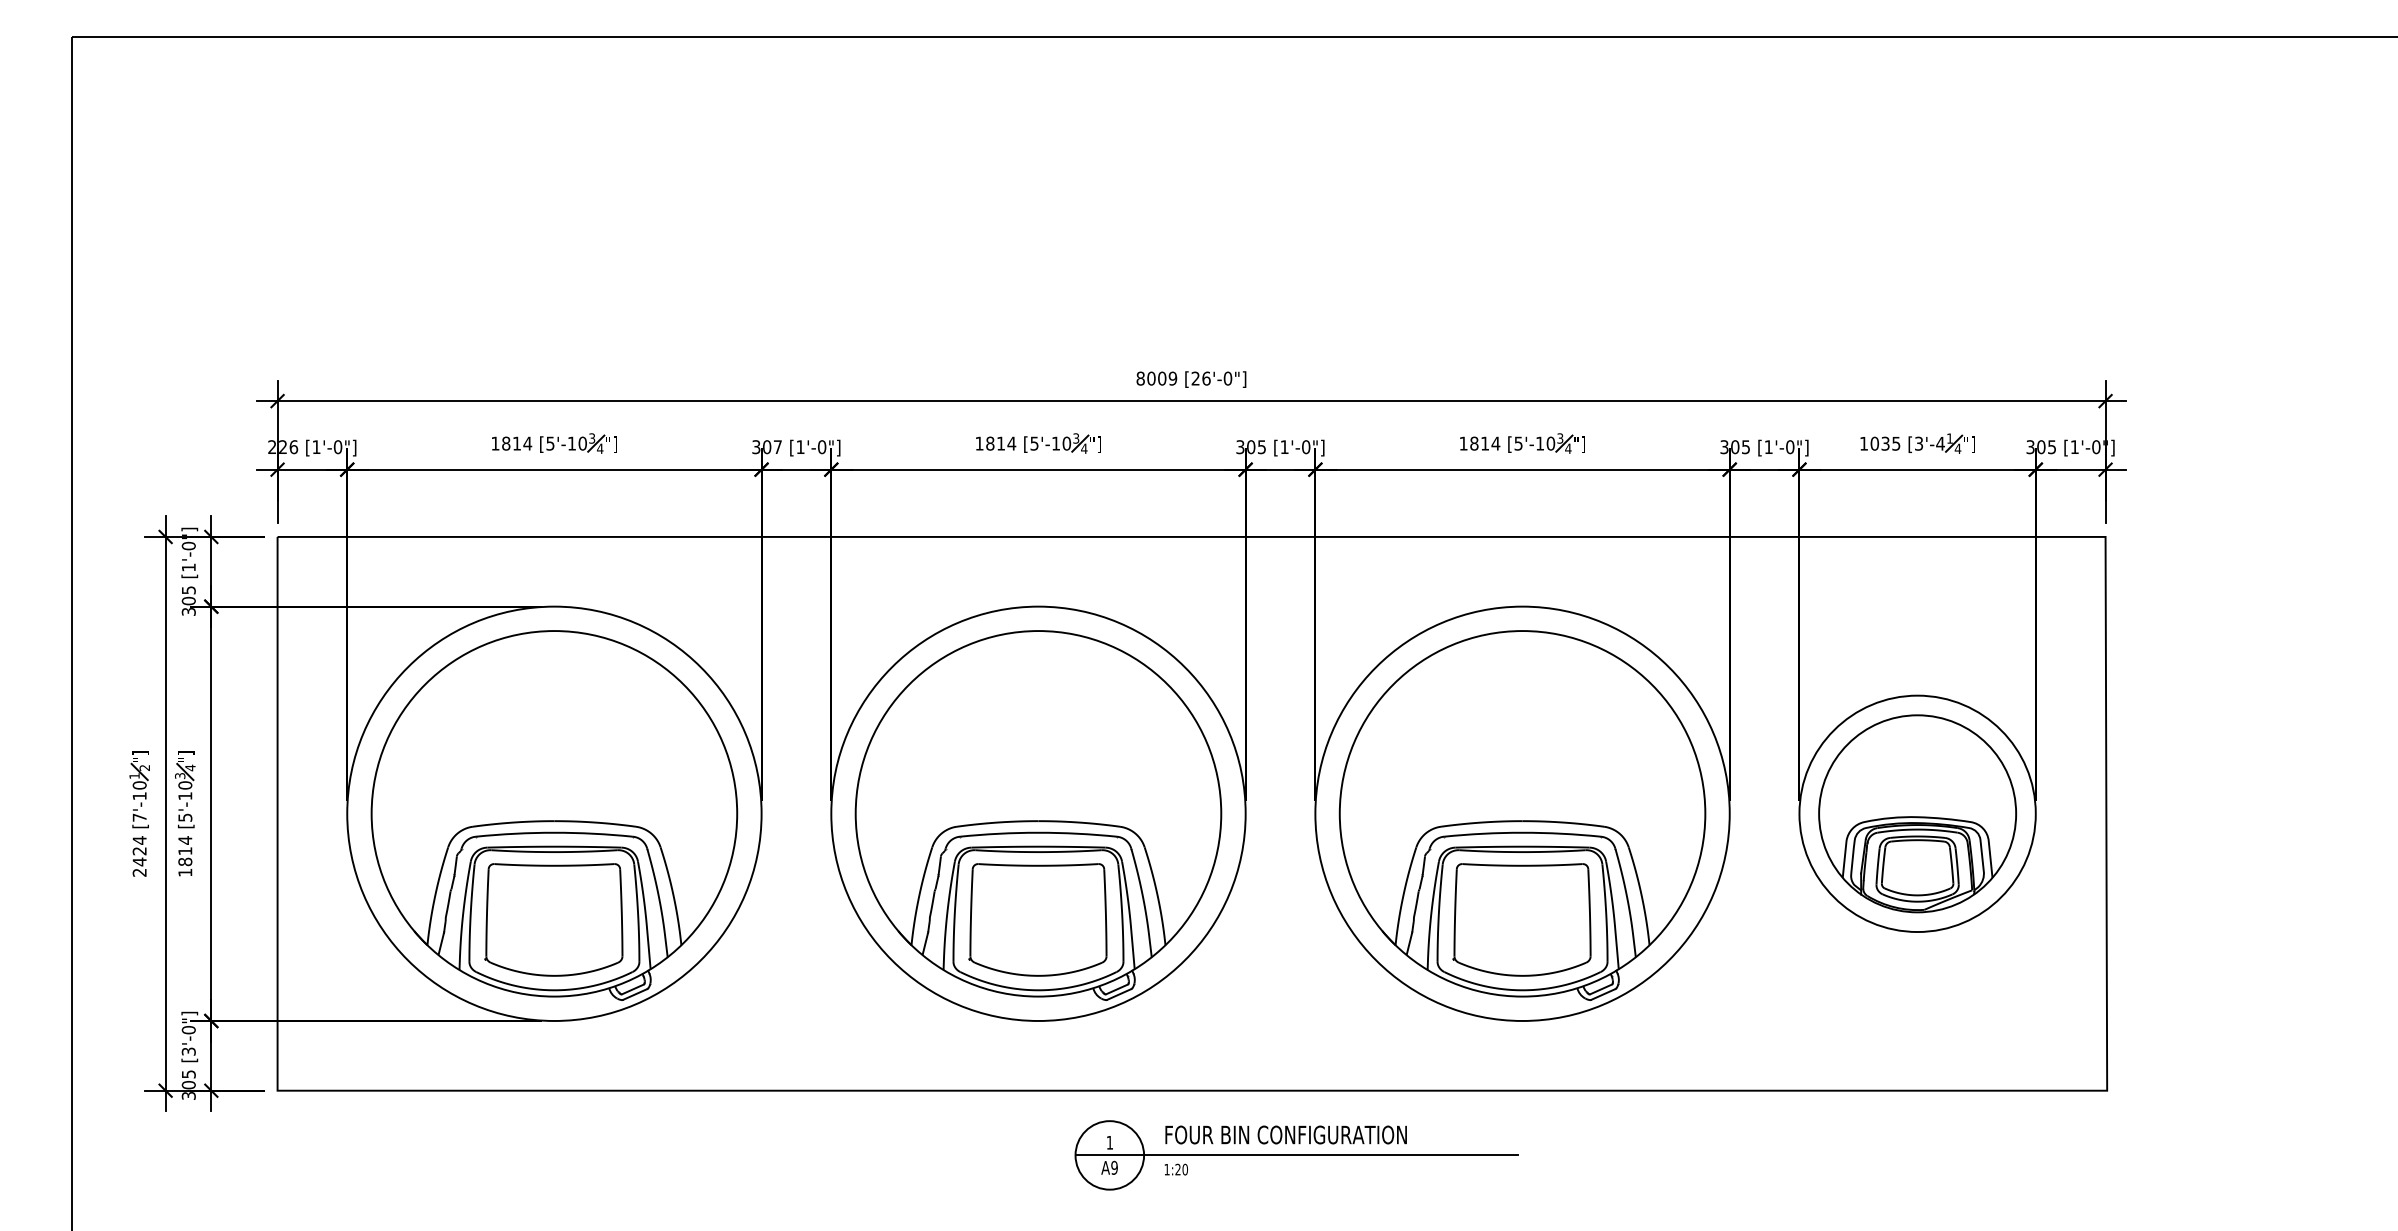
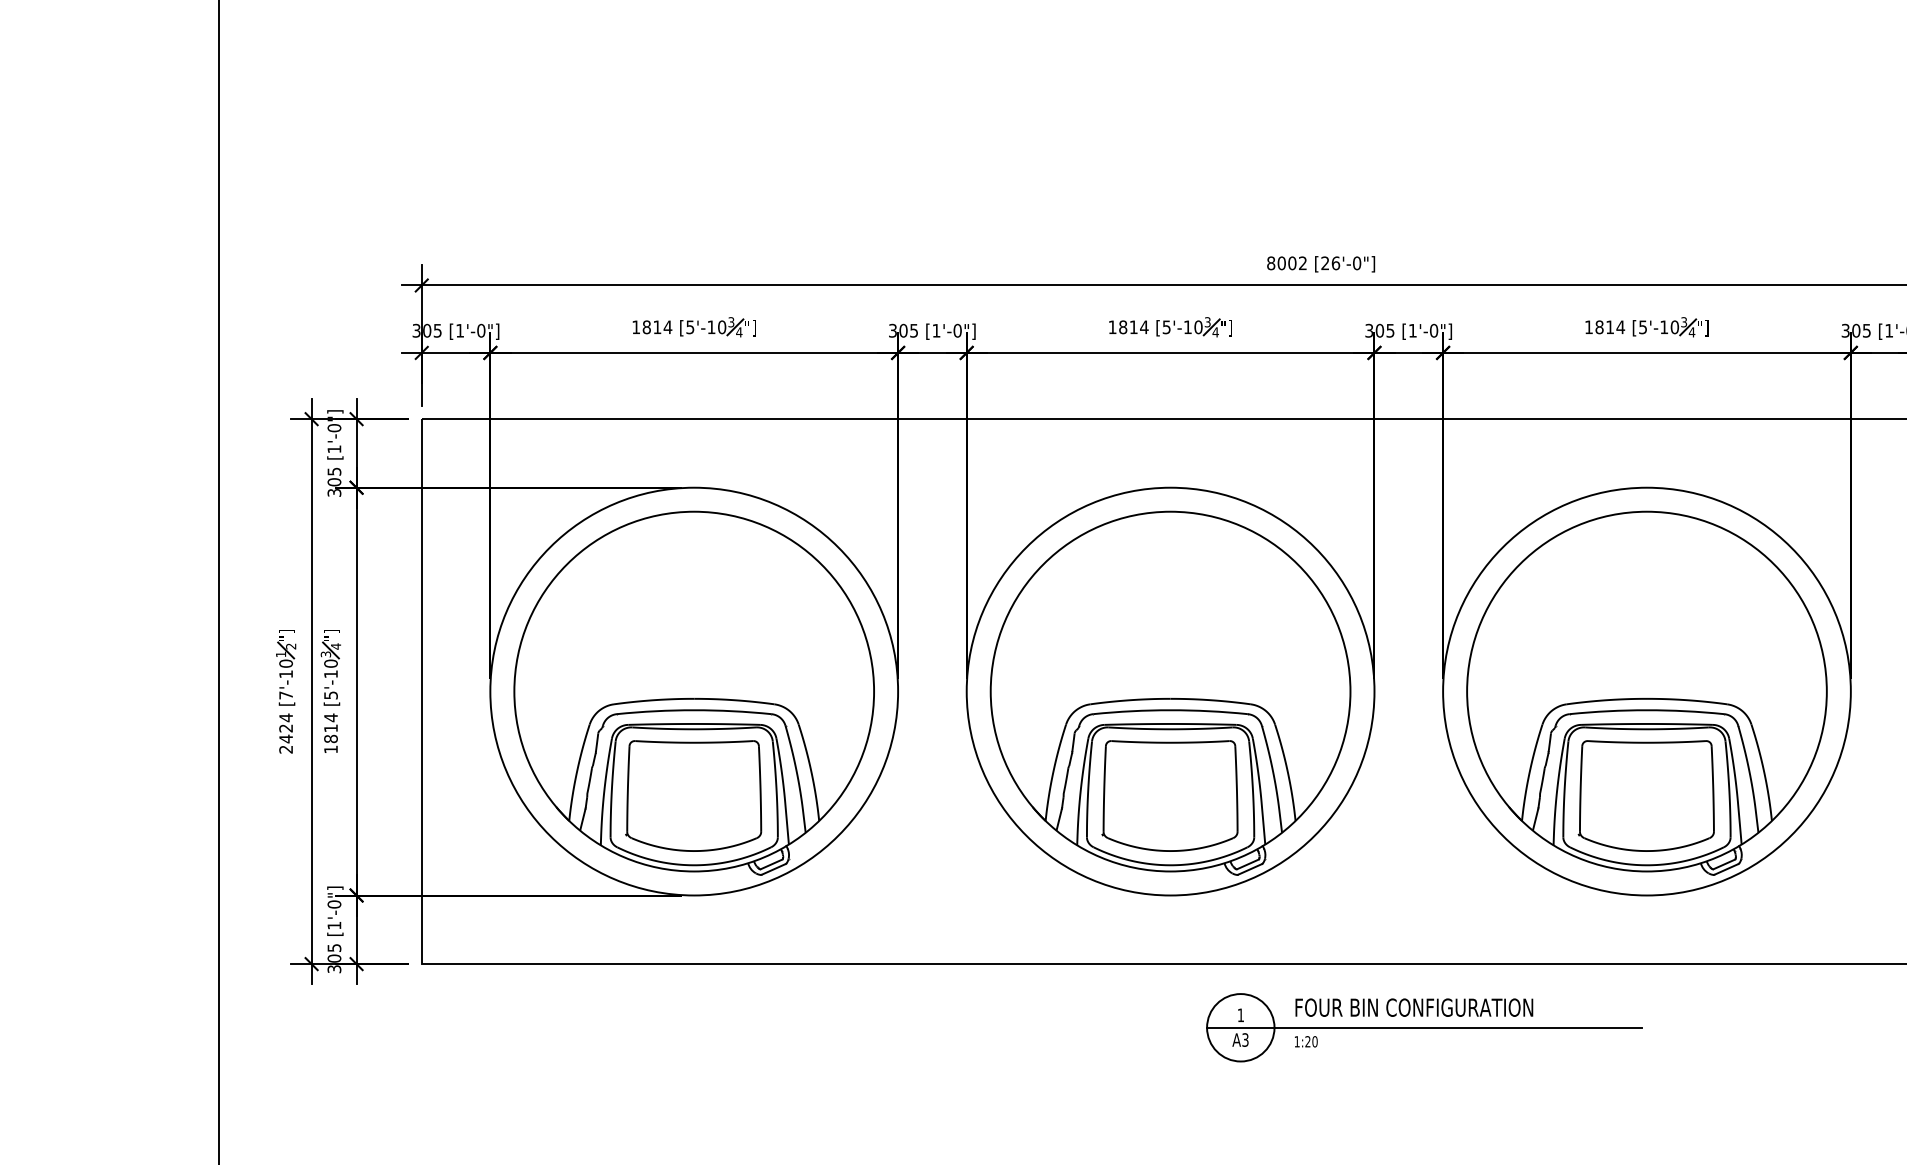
text: (1172, 378) -> (1302, 263), 8009 -> 8002
text: (283, 447) -> (427, 331), 226 -> 305
text: (777, 447) -> (913, 331), 307 -> 305
text: (188, 1051) -> (334, 925), [3'-0"] -> [1'-0"]
text: (1114, 1167) -> (1245, 1039), A9 -> A3

